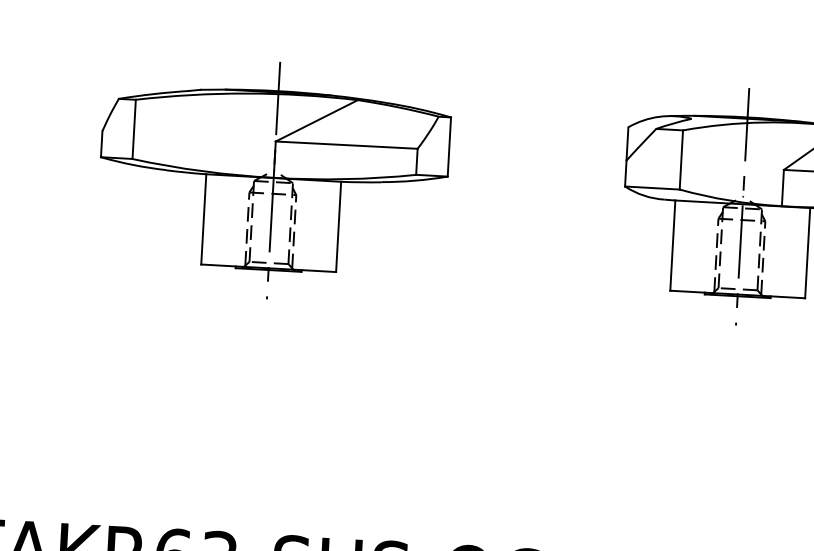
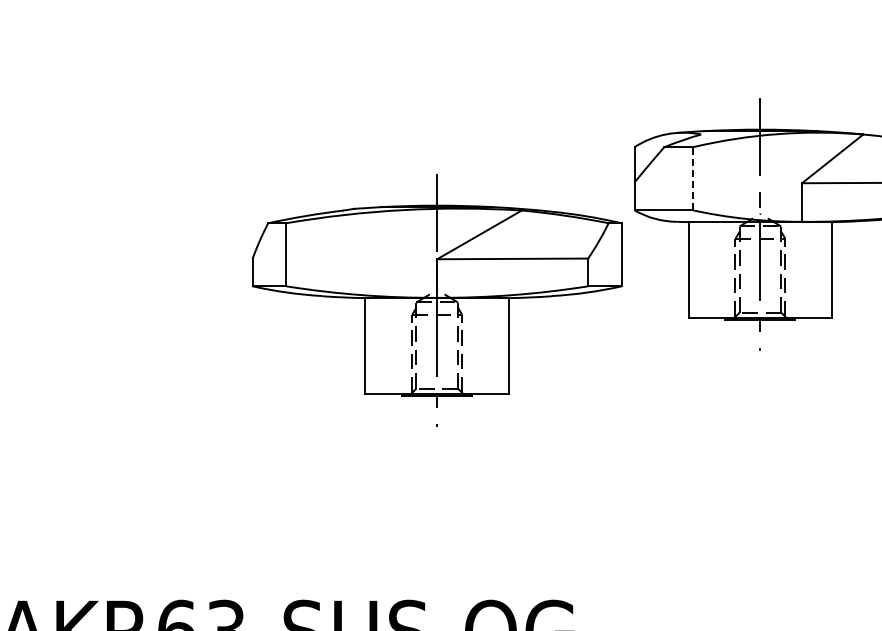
line: (681, 159) -> (692, 178), solid -> dashed
part: (273, 180) -> (437, 300), moved

